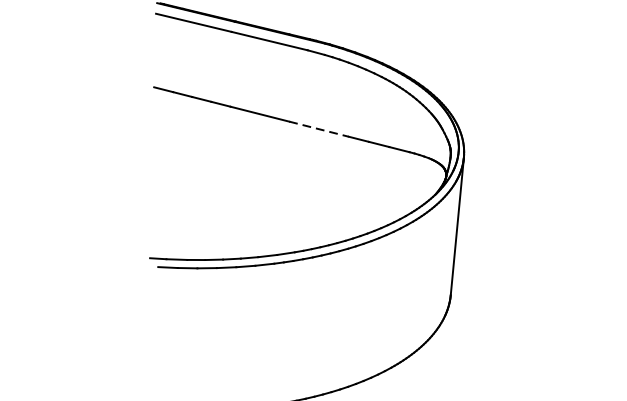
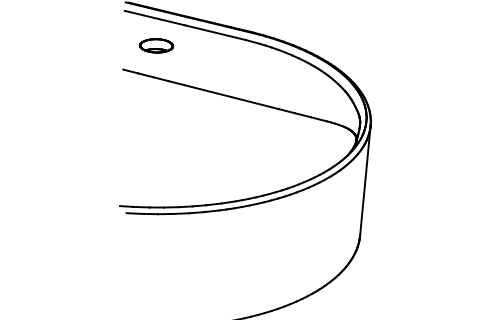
part: (195, 57) -> (156, 45), added
line: (318, 129) -> (254, 103), dashed -> solid

